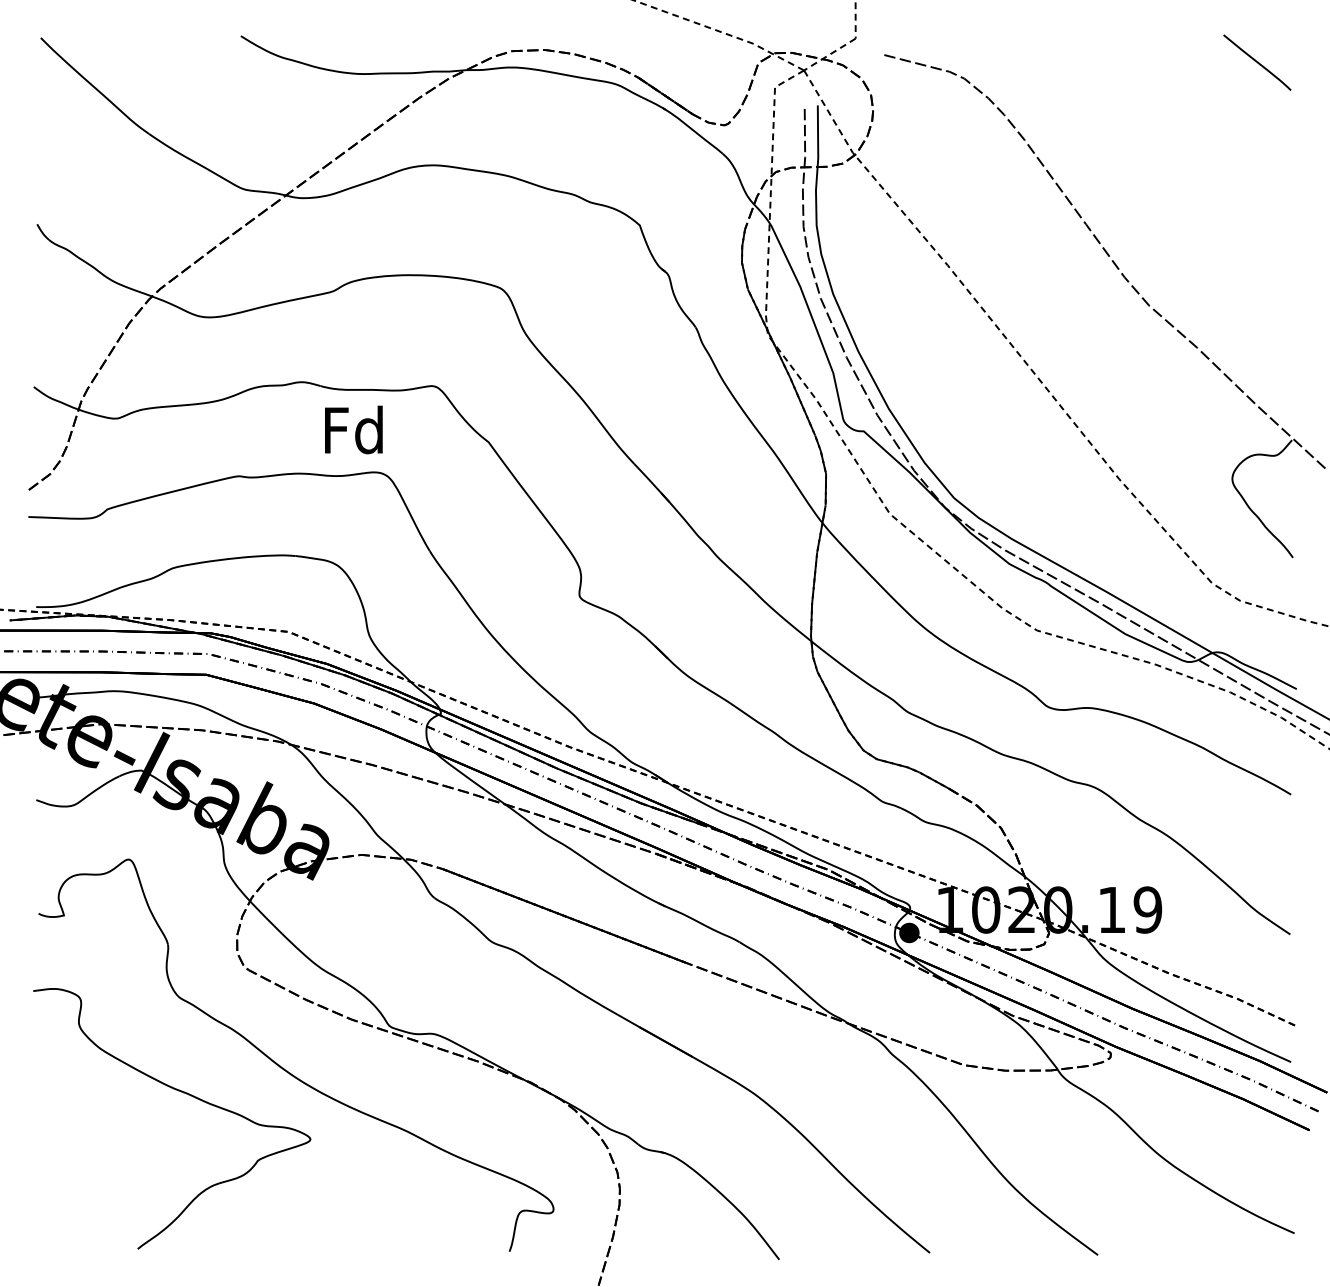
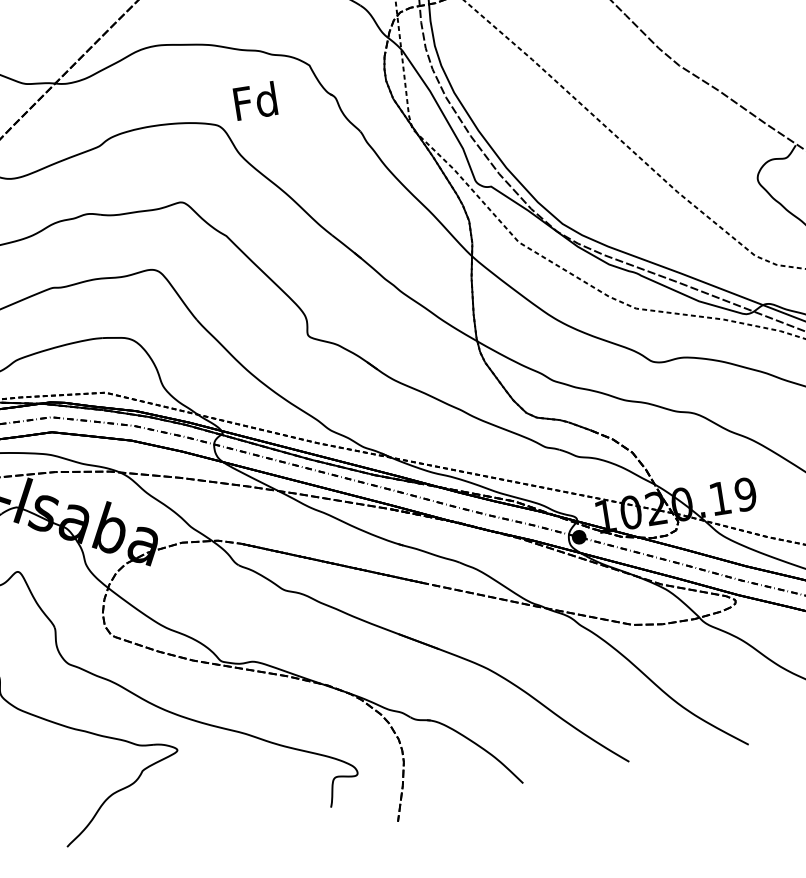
text: (353, 429) -> (255, 100), moved

